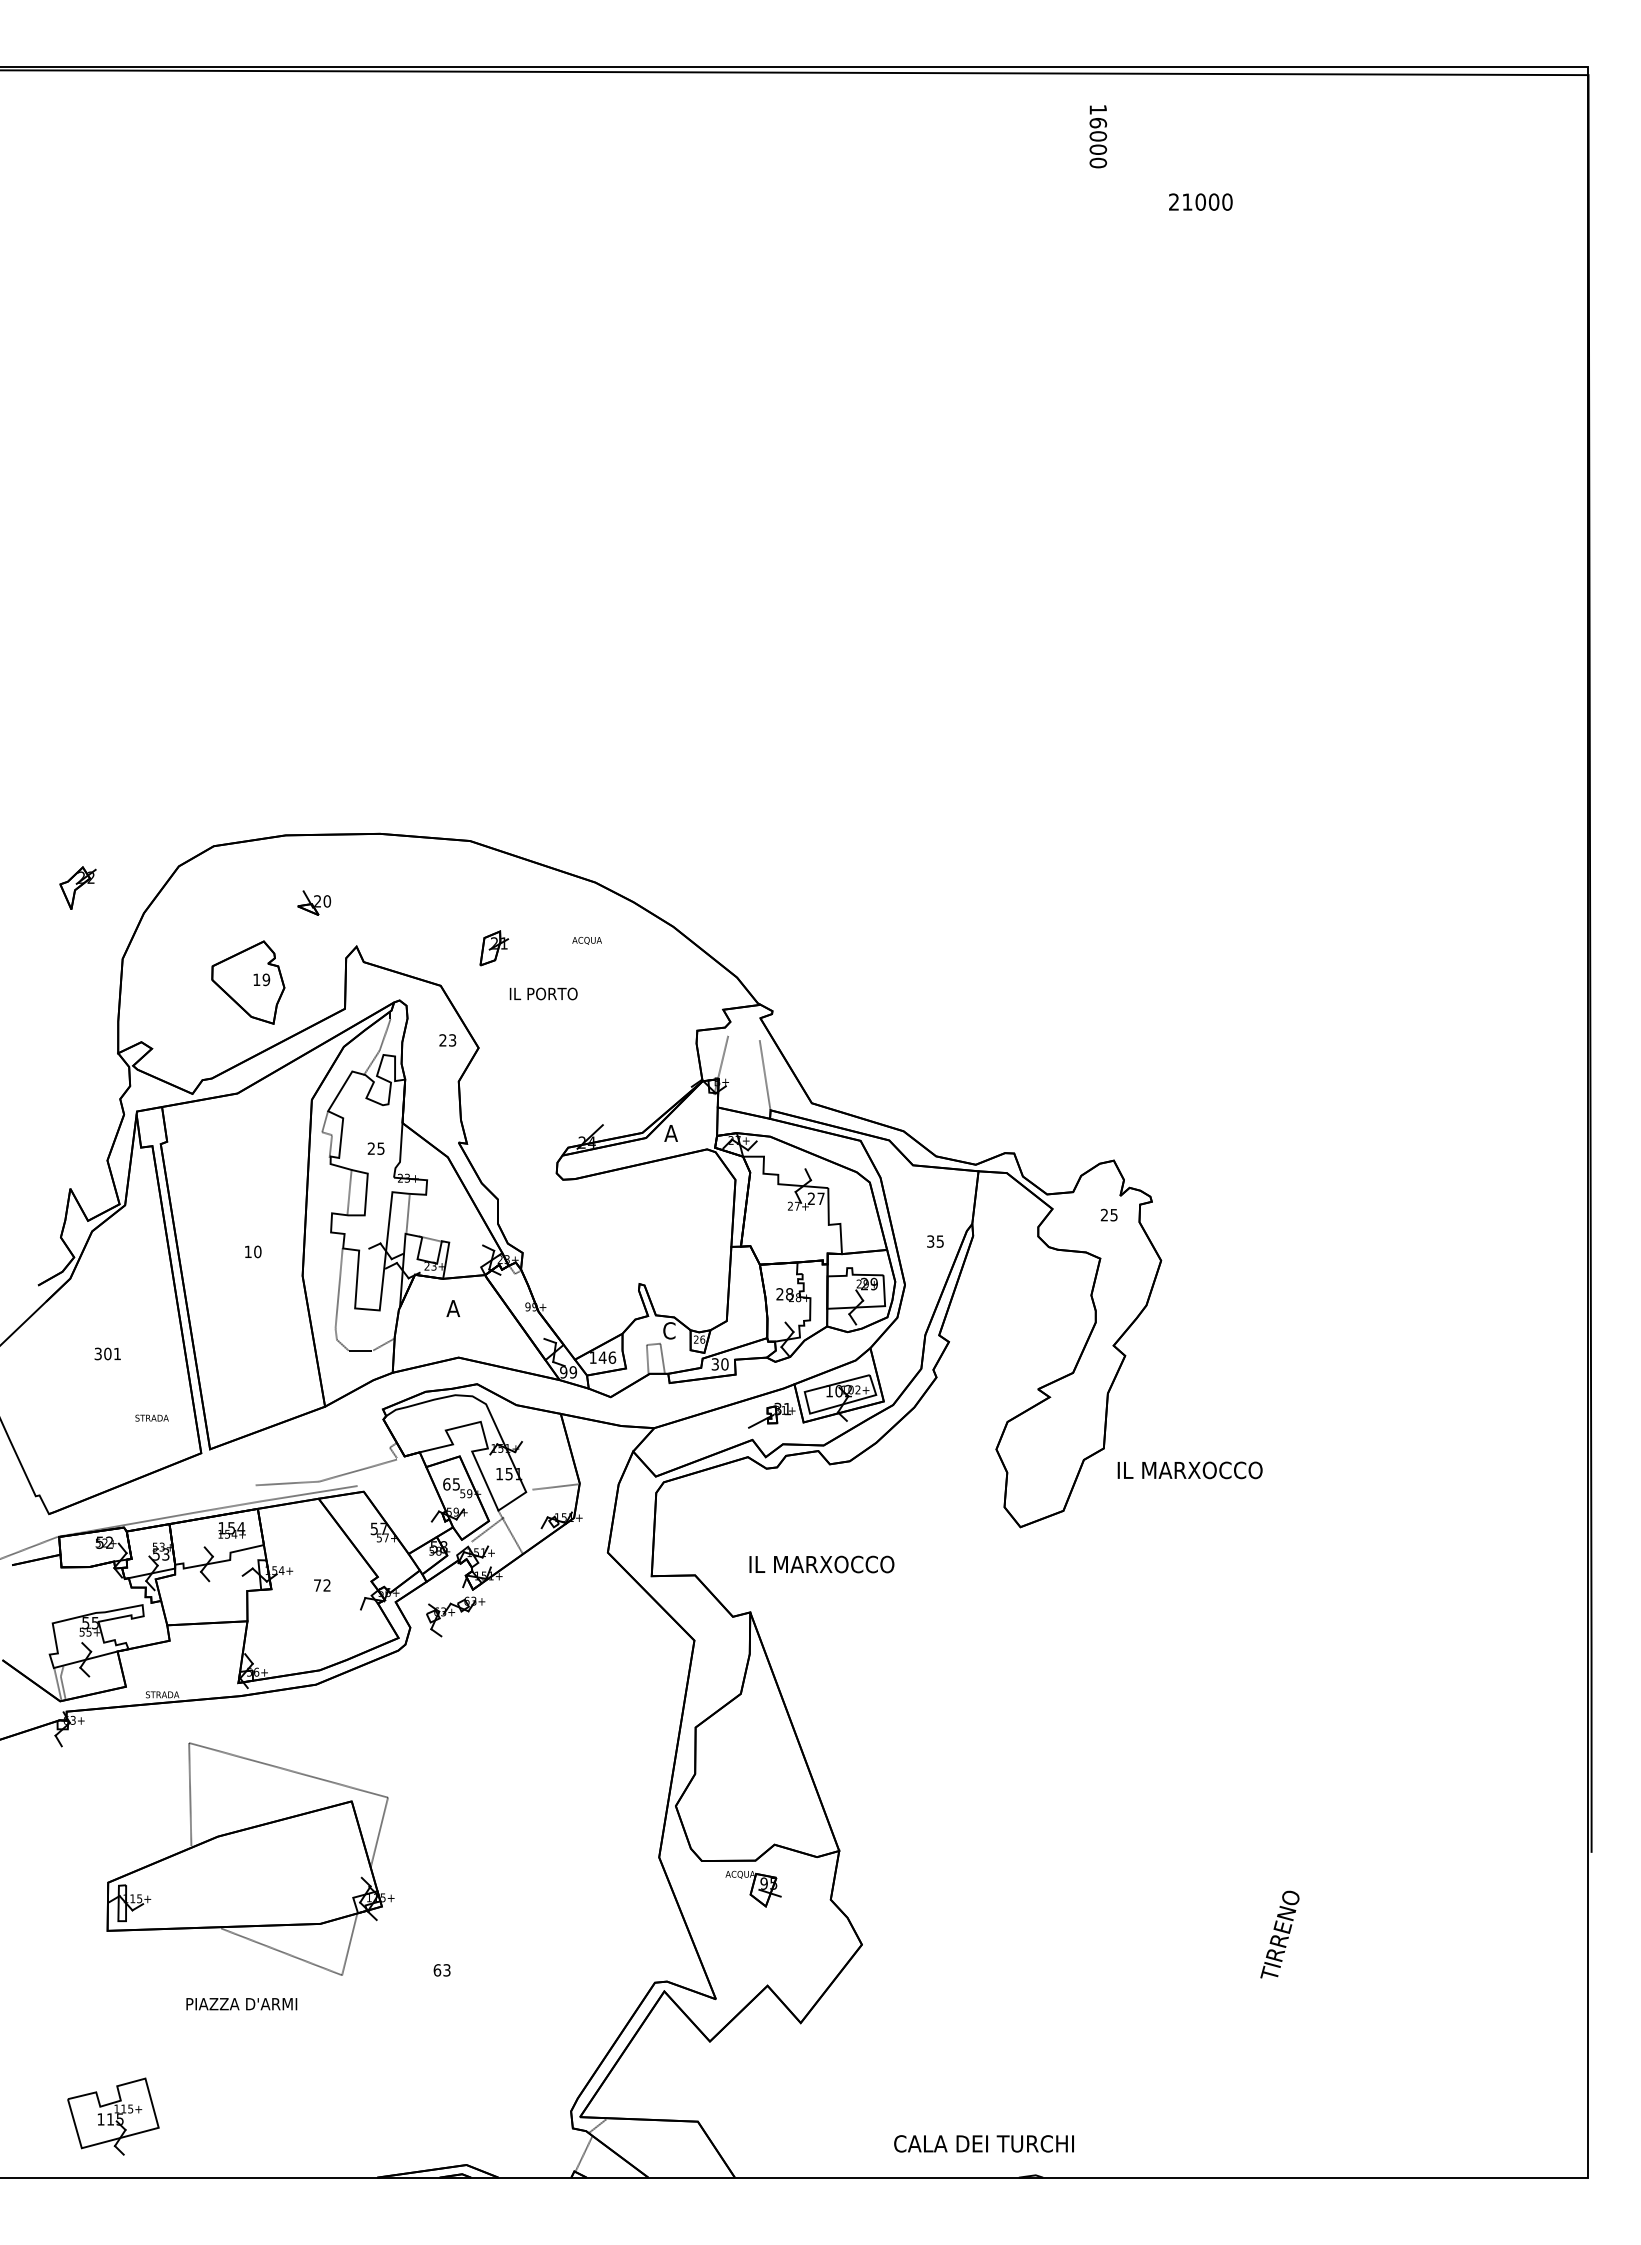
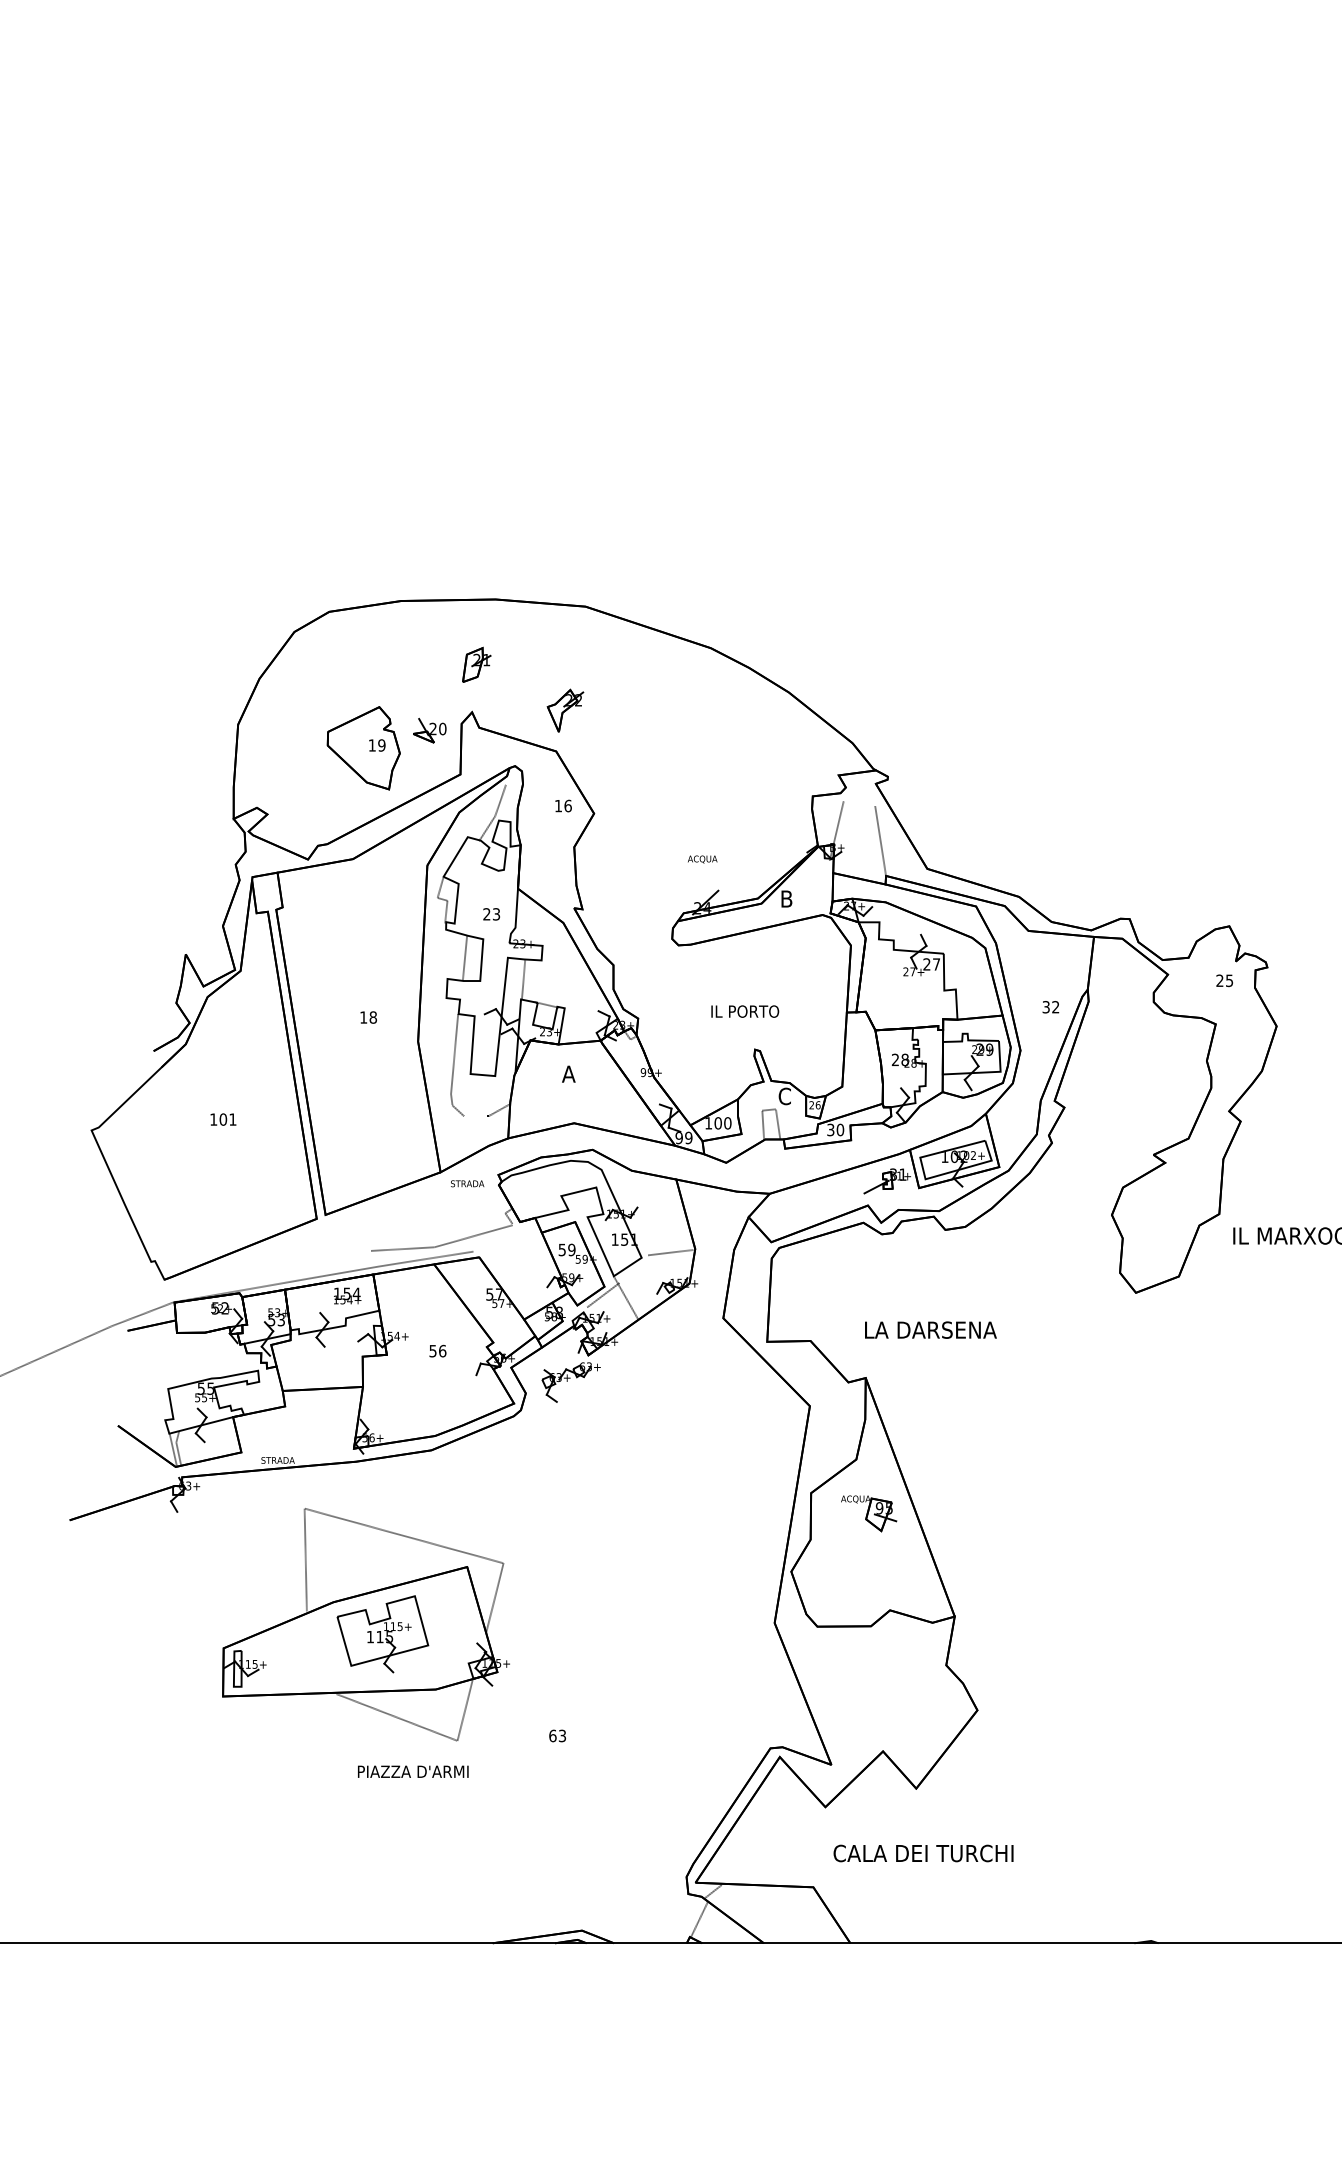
part: (77, 887) -> (564, 710), moved
part: (314, 902) -> (429, 730), moved
text: (586, 940) -> (701, 859), moved
part: (494, 948) -> (476, 665), moved
text: (543, 993) -> (744, 1011), moved
text: (447, 1040) -> (562, 806), 23 -> 16
text: (670, 1133) -> (785, 899), A -> B
text: (380, 1147) -> (495, 913), 25 -> 23
text: (939, 1241) -> (1054, 1007), 35 -> 32
text: (257, 1251) -> (372, 1017), 10 -> 18
text: (97, 1353) -> (212, 1119), 301 -> 101
text: (607, 1357) -> (722, 1123), 146 -> 100
text: (151, 1417) -> (466, 1183), moved
text: (451, 1484) -> (566, 1250), 65 -> 59
text: (822, 1564) -> (937, 1330), IL MARXOCCO -> LA DARSENA
text: (322, 1585) -> (437, 1351), 72 -> 56
part: (753, 1888) -> (868, 1513), moved
text: (241, 2004) -> (412, 1772), moved
part: (113, 2116) -> (382, 1634), moved
text: (983, 2143) -> (922, 1853), moved

